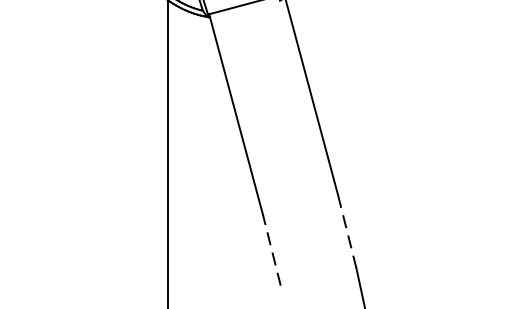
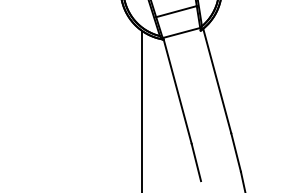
line: (347, 231) -> (236, 152), dashed -> solid
line: (272, 248) -> (196, 161), dashed -> solid

